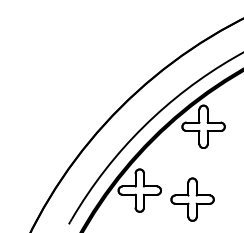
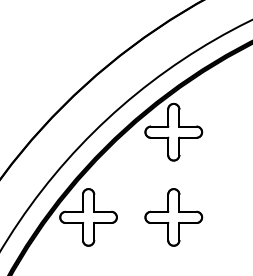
part: (192, 199) -> (173, 217), moved

